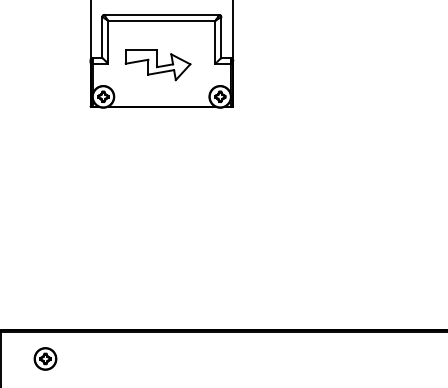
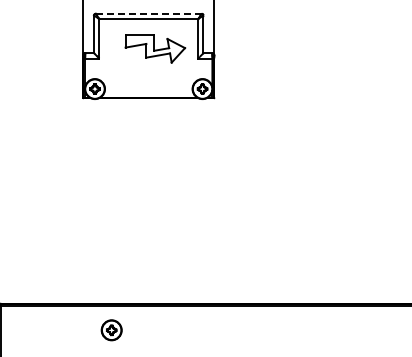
line: (161, 14) -> (148, 13), solid -> dashed
part: (158, 64) -> (155, 48), moved
part: (45, 359) -> (111, 330), moved

